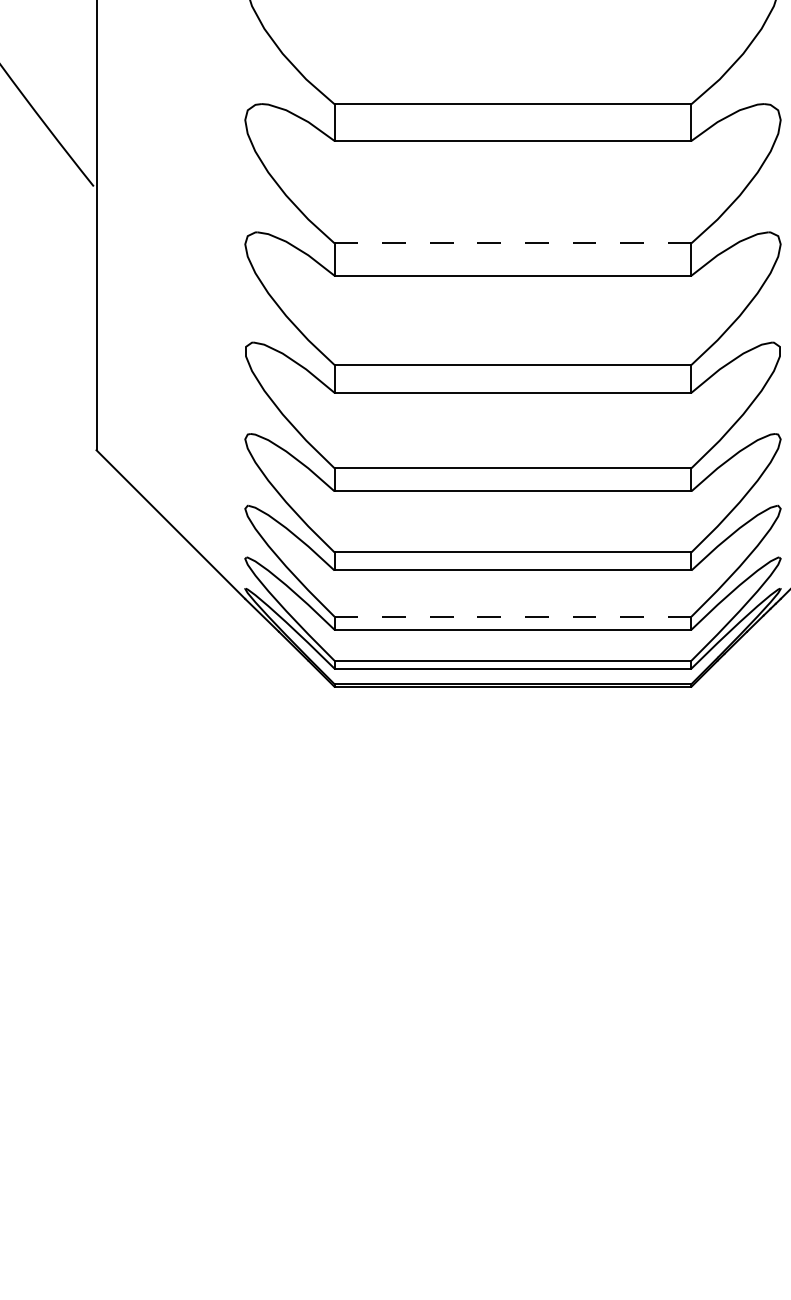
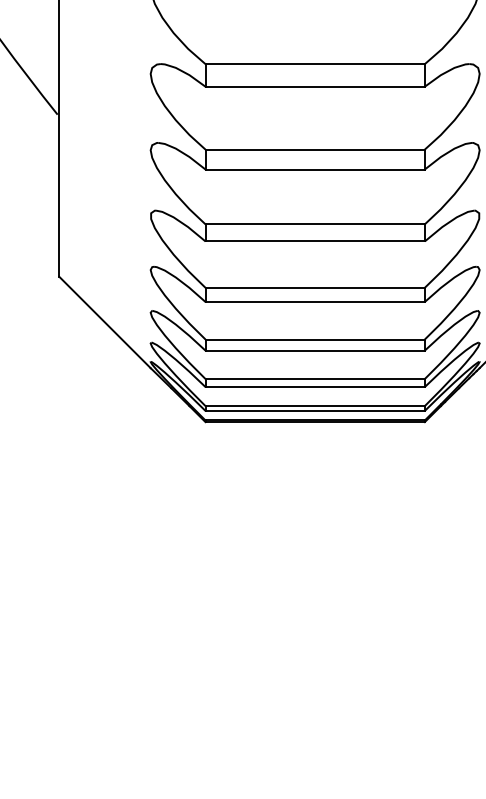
line: (513, 243) -> (315, 149), dashed -> solid
line: (513, 617) -> (315, 379), dashed -> solid

